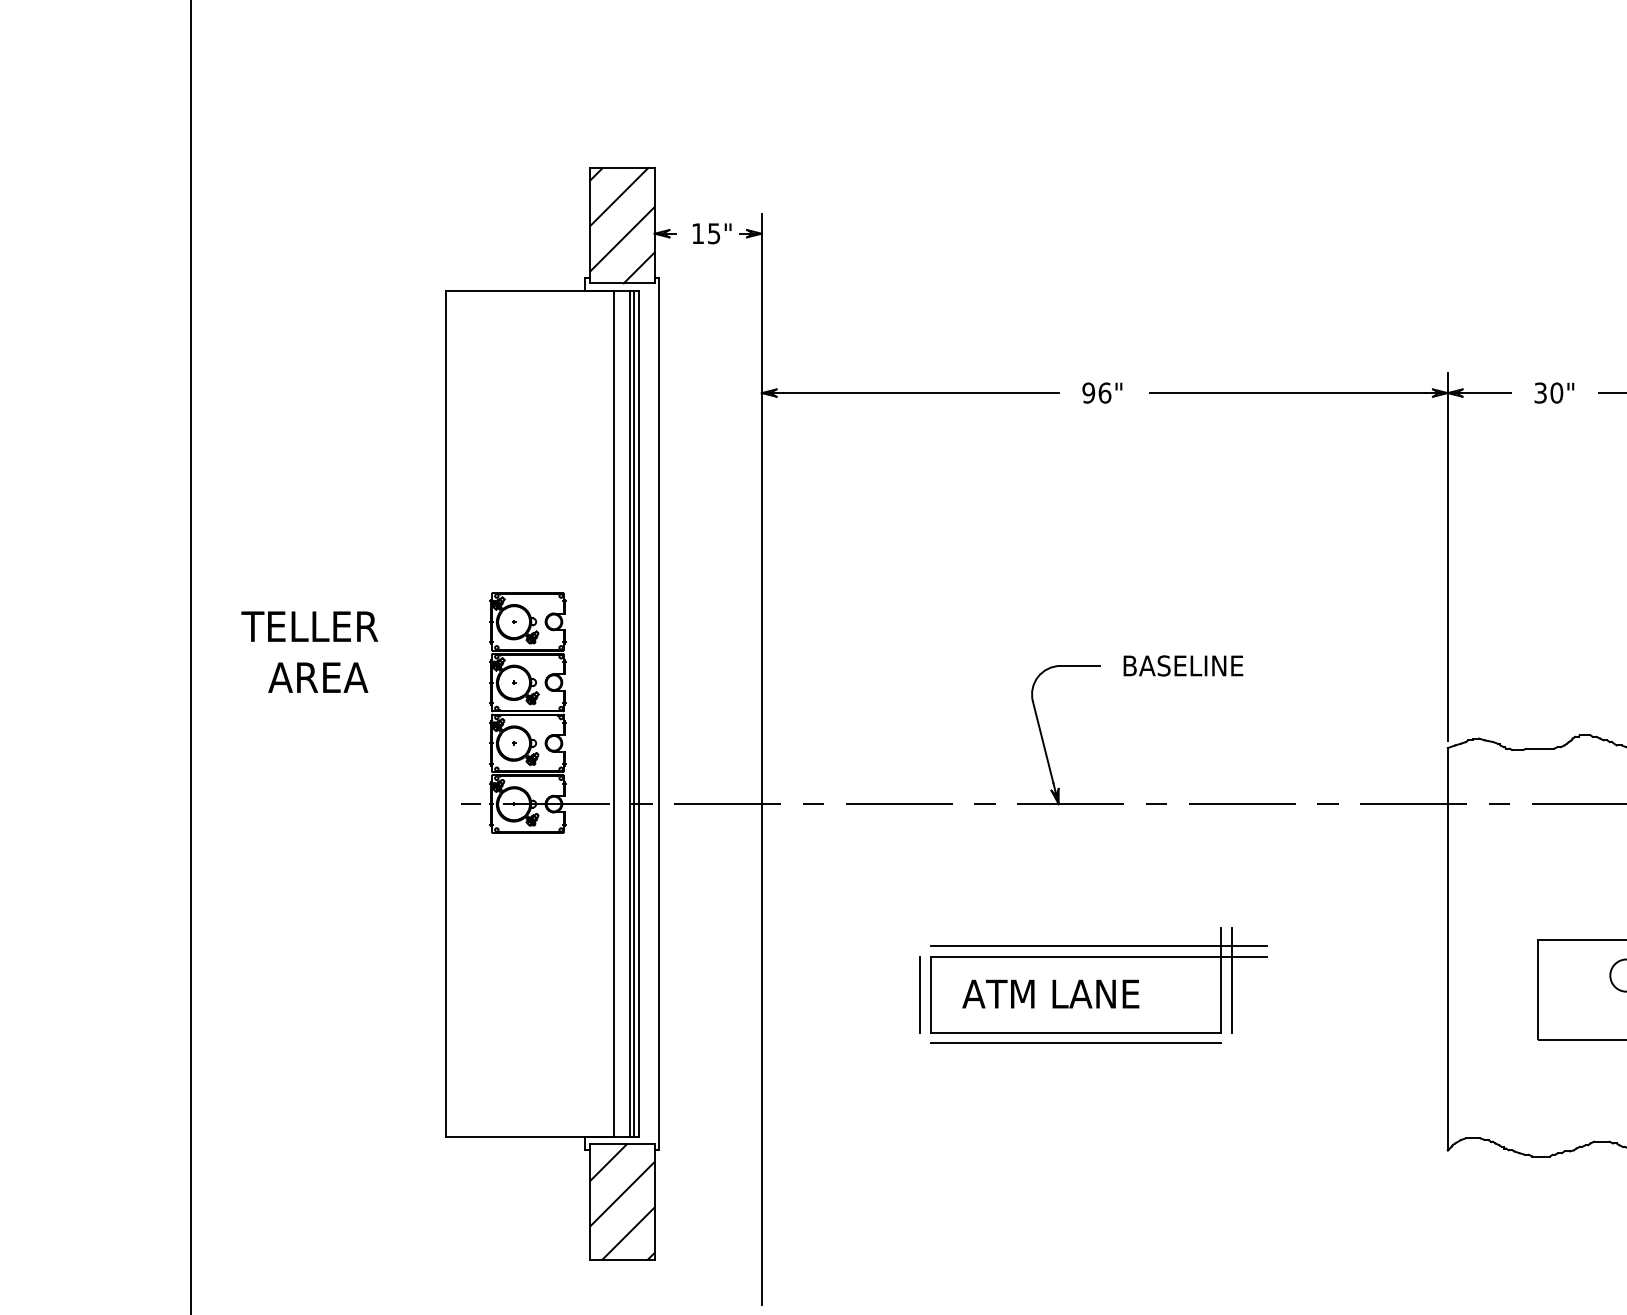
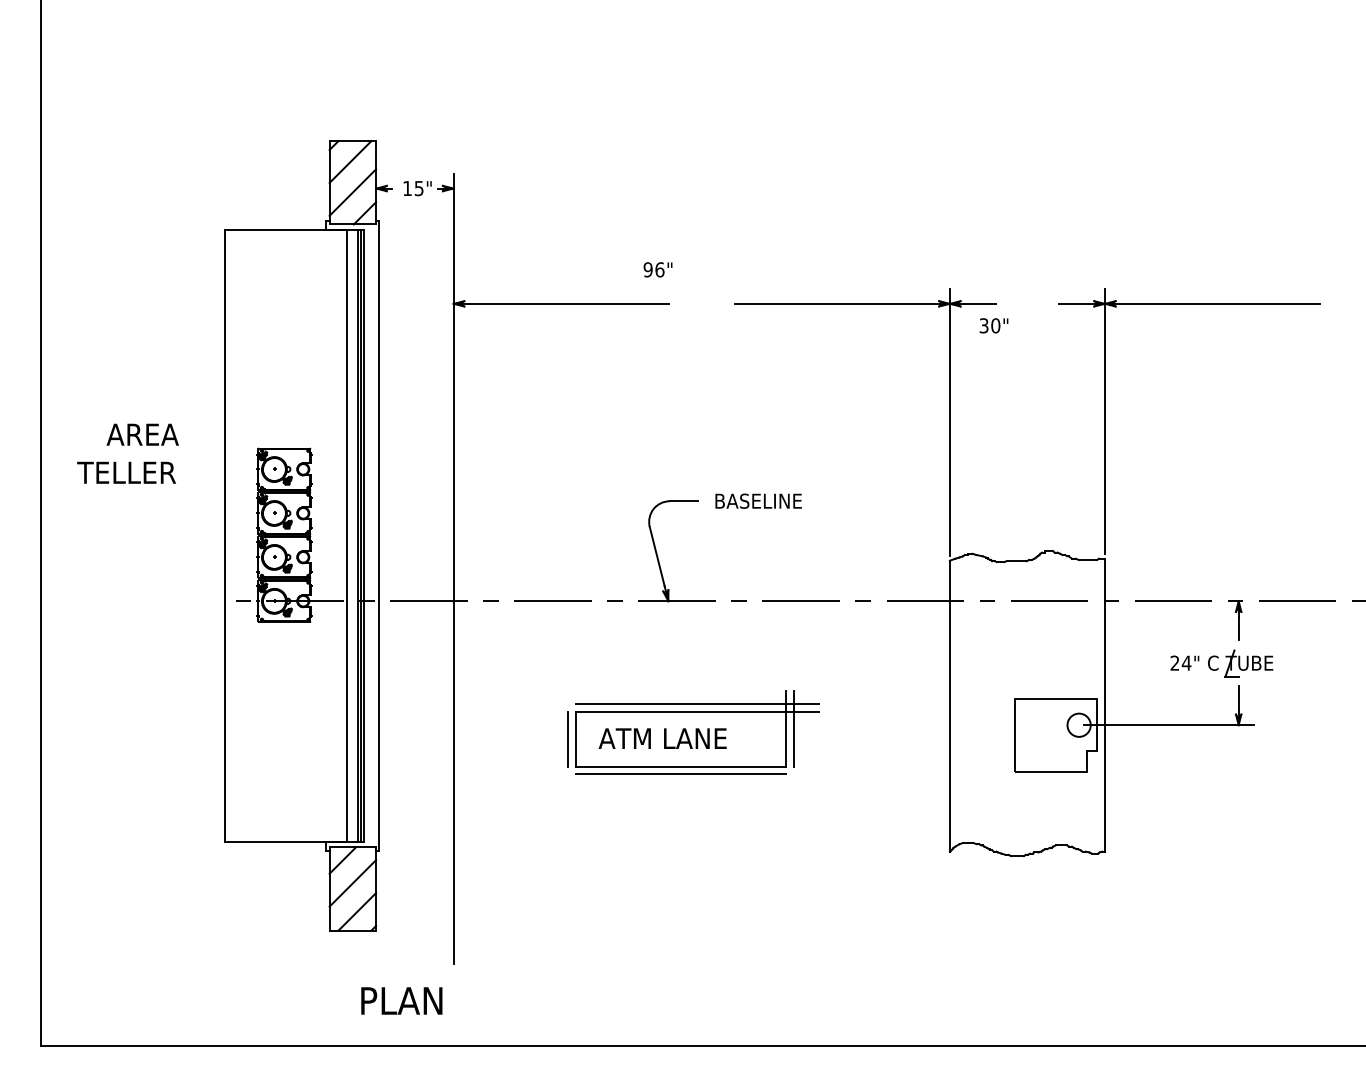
text: (1101, 392) -> (657, 269), moved
text: (1553, 392) -> (993, 325), moved
text: (317, 677) -> (142, 434), moved

